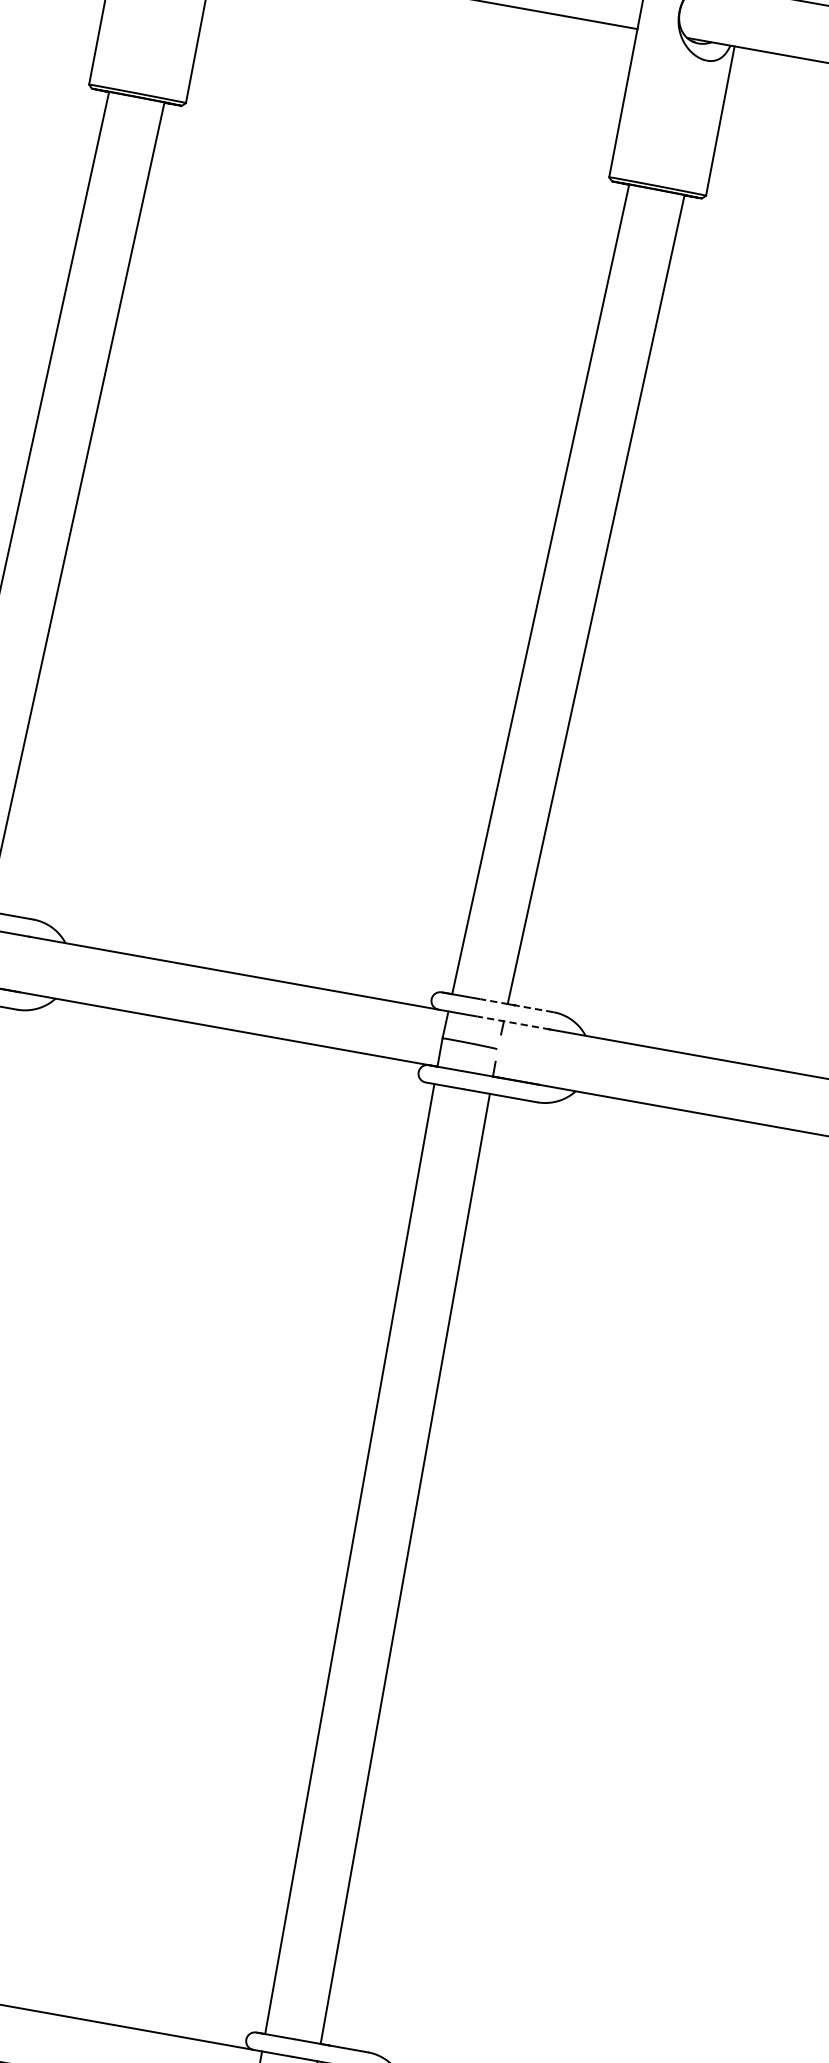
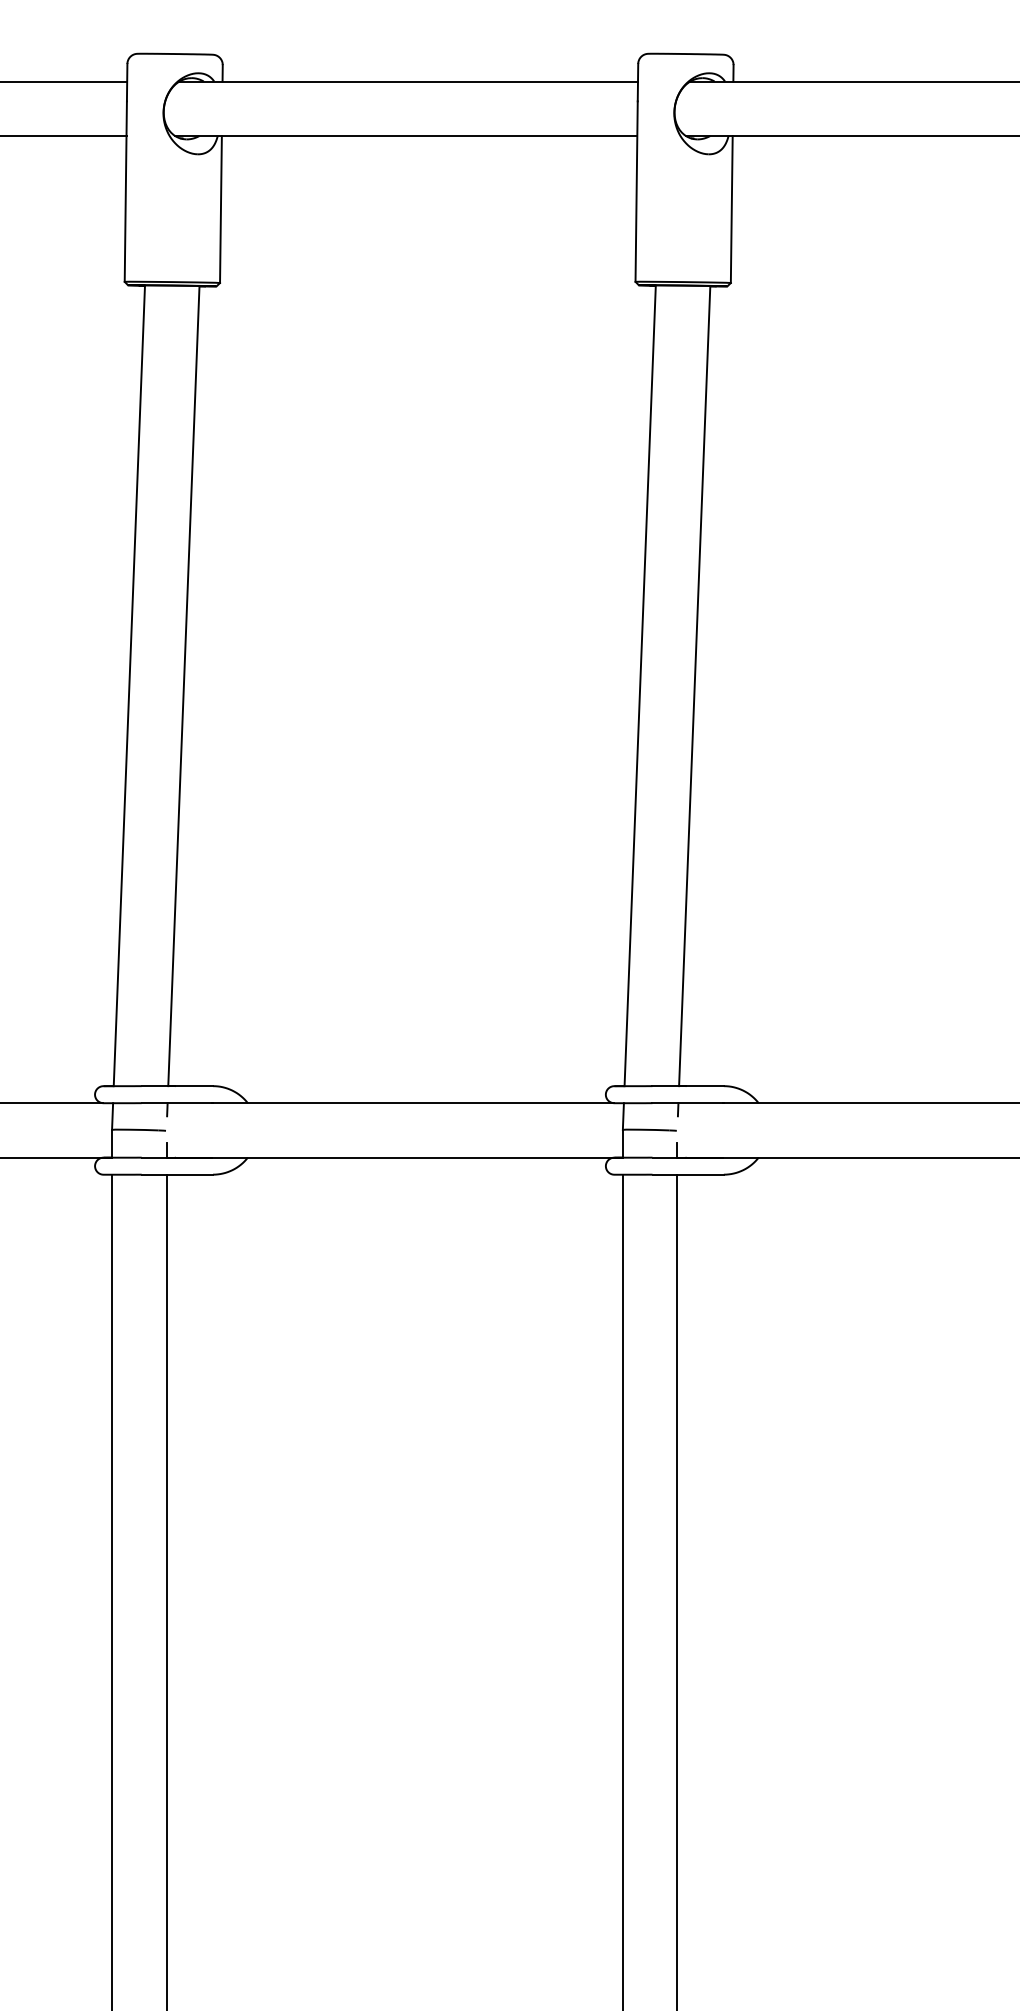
line: (517, 1006) -> (688, 1086), dashed -> solid
line: (514, 1023) -> (688, 1103), dashed -> solid

